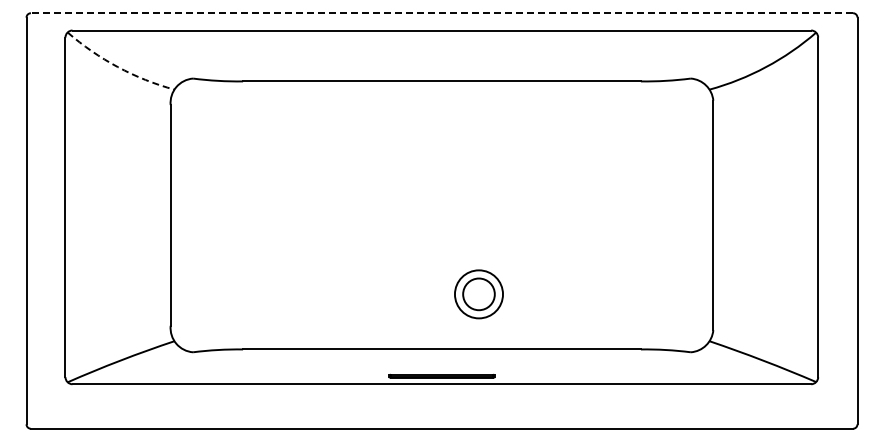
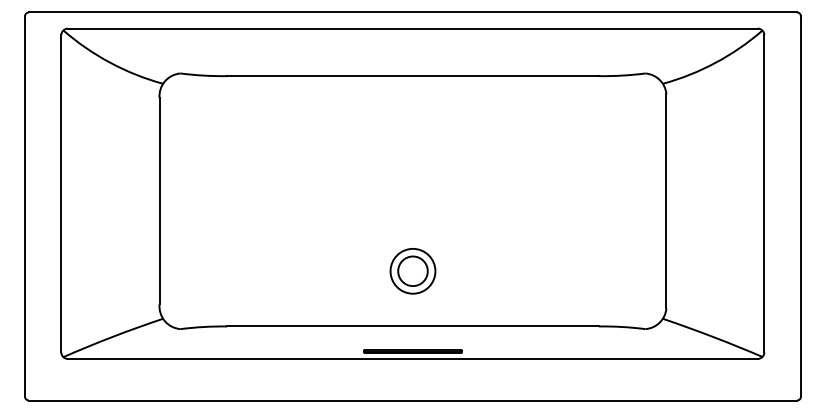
line: (441, 13) -> (412, 12), dashed -> solid
arc: (117, 67) -> (109, 63), dashed -> solid
part: (478, 294) -> (412, 271), moved

